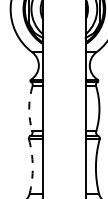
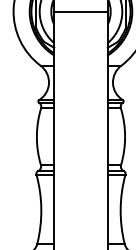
line: (63, 9) -> (80, 11), added
arc: (28, 108) -> (36, 136), dashed -> solid
arc: (32, 166) -> (41, 209), dashed -> solid

